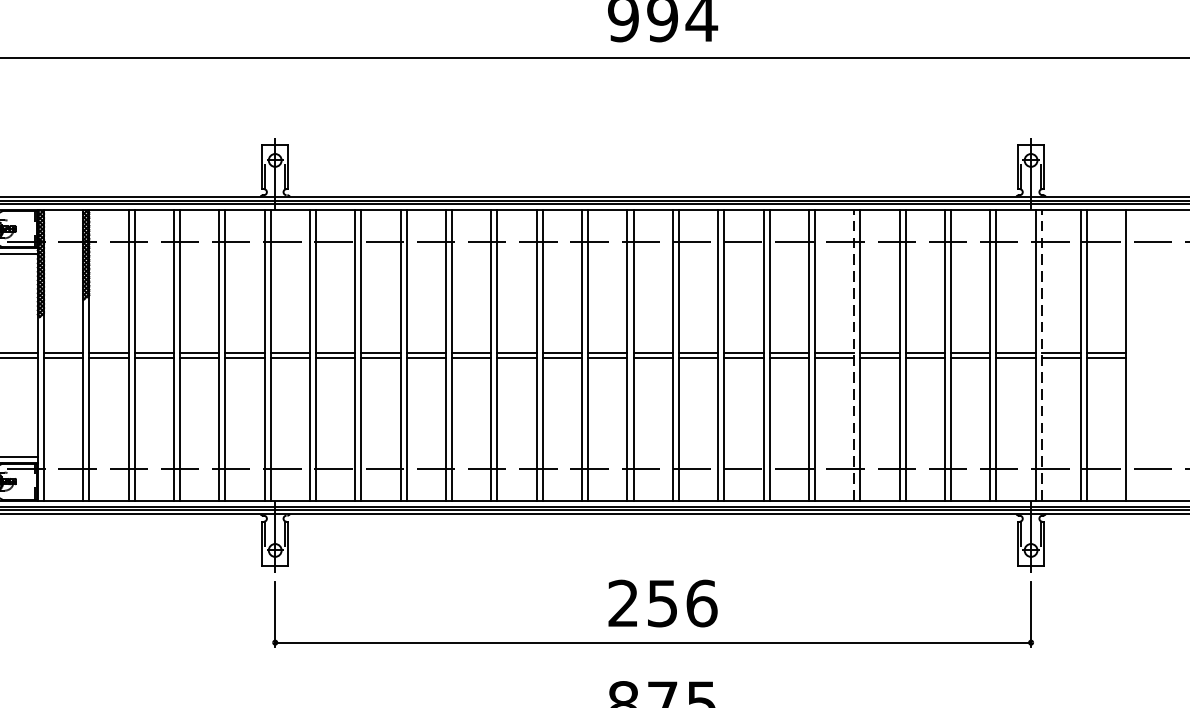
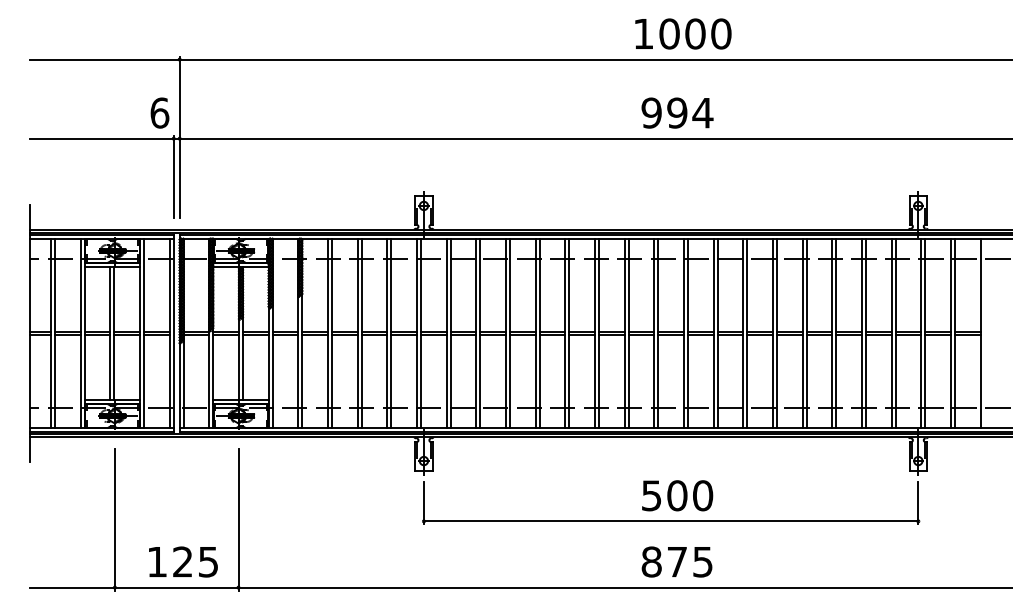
line: (853, 355) -> (802, 333), dashed -> solid
line: (1042, 355) -> (925, 333), dashed -> solid
text: (662, 603) -> (677, 495), 256 -> 500

